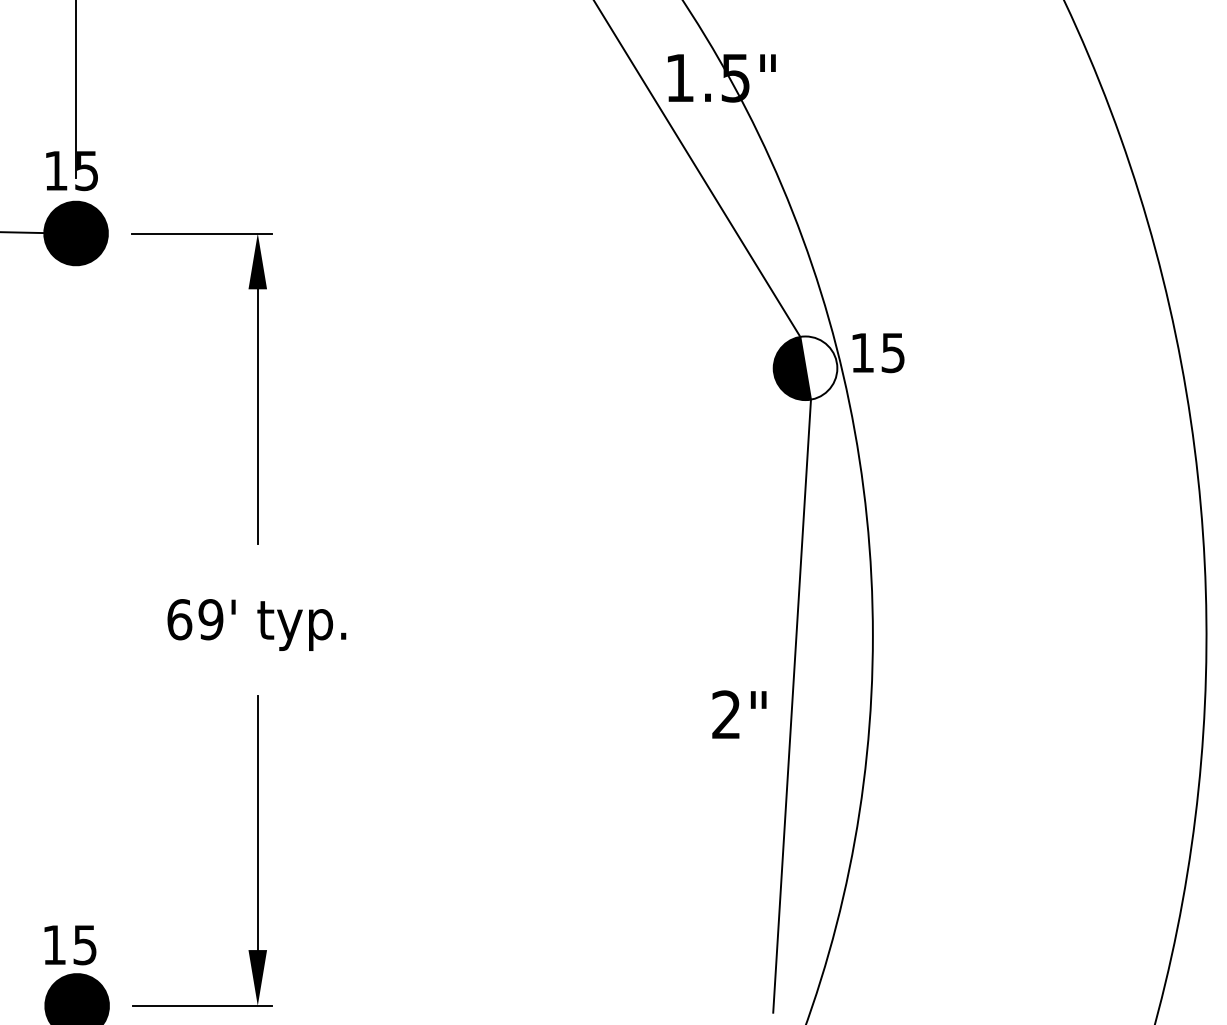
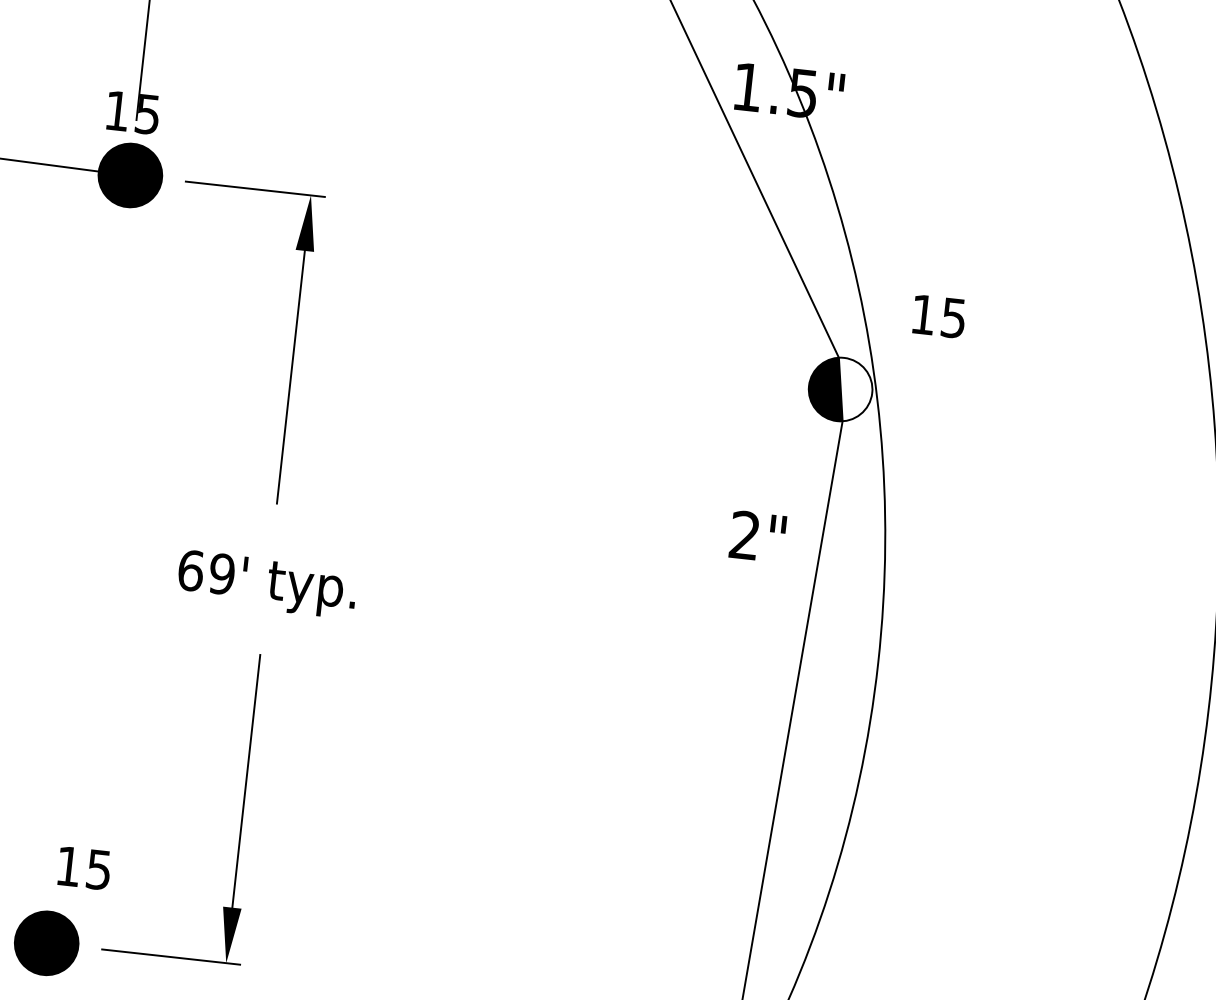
text: (878, 353) -> (939, 317), moved
text: (739, 714) -> (757, 536), moved
text: (70, 945) -> (84, 868), moved

